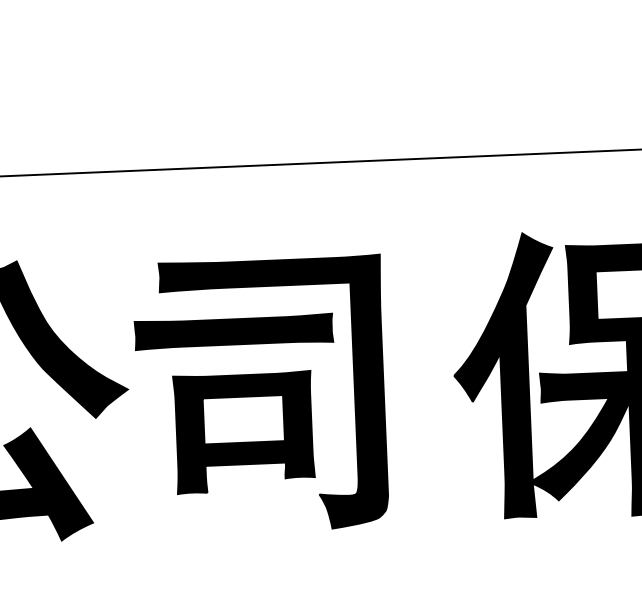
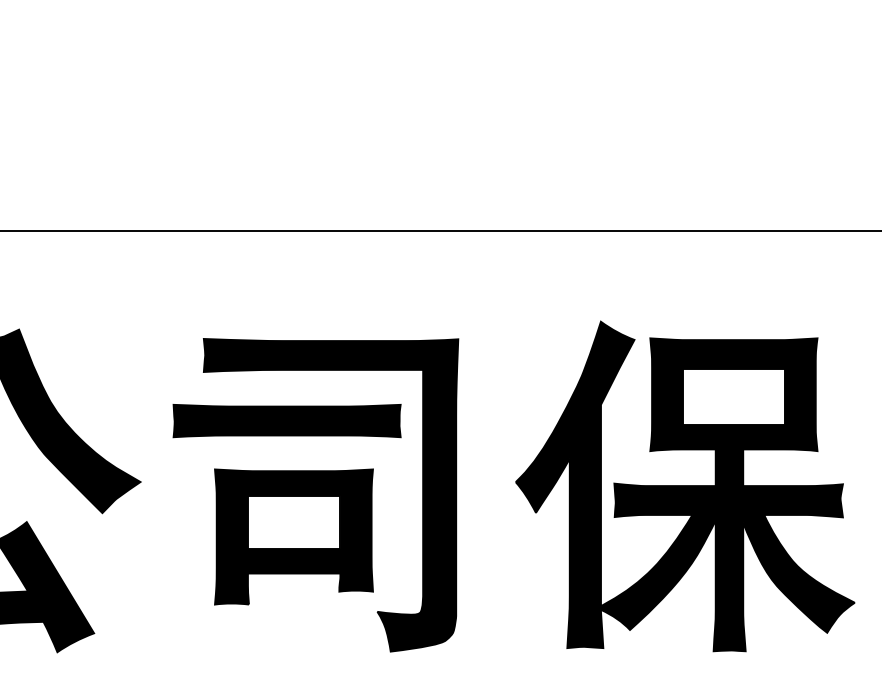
part: (261, 395) -> (315, 495), moved

